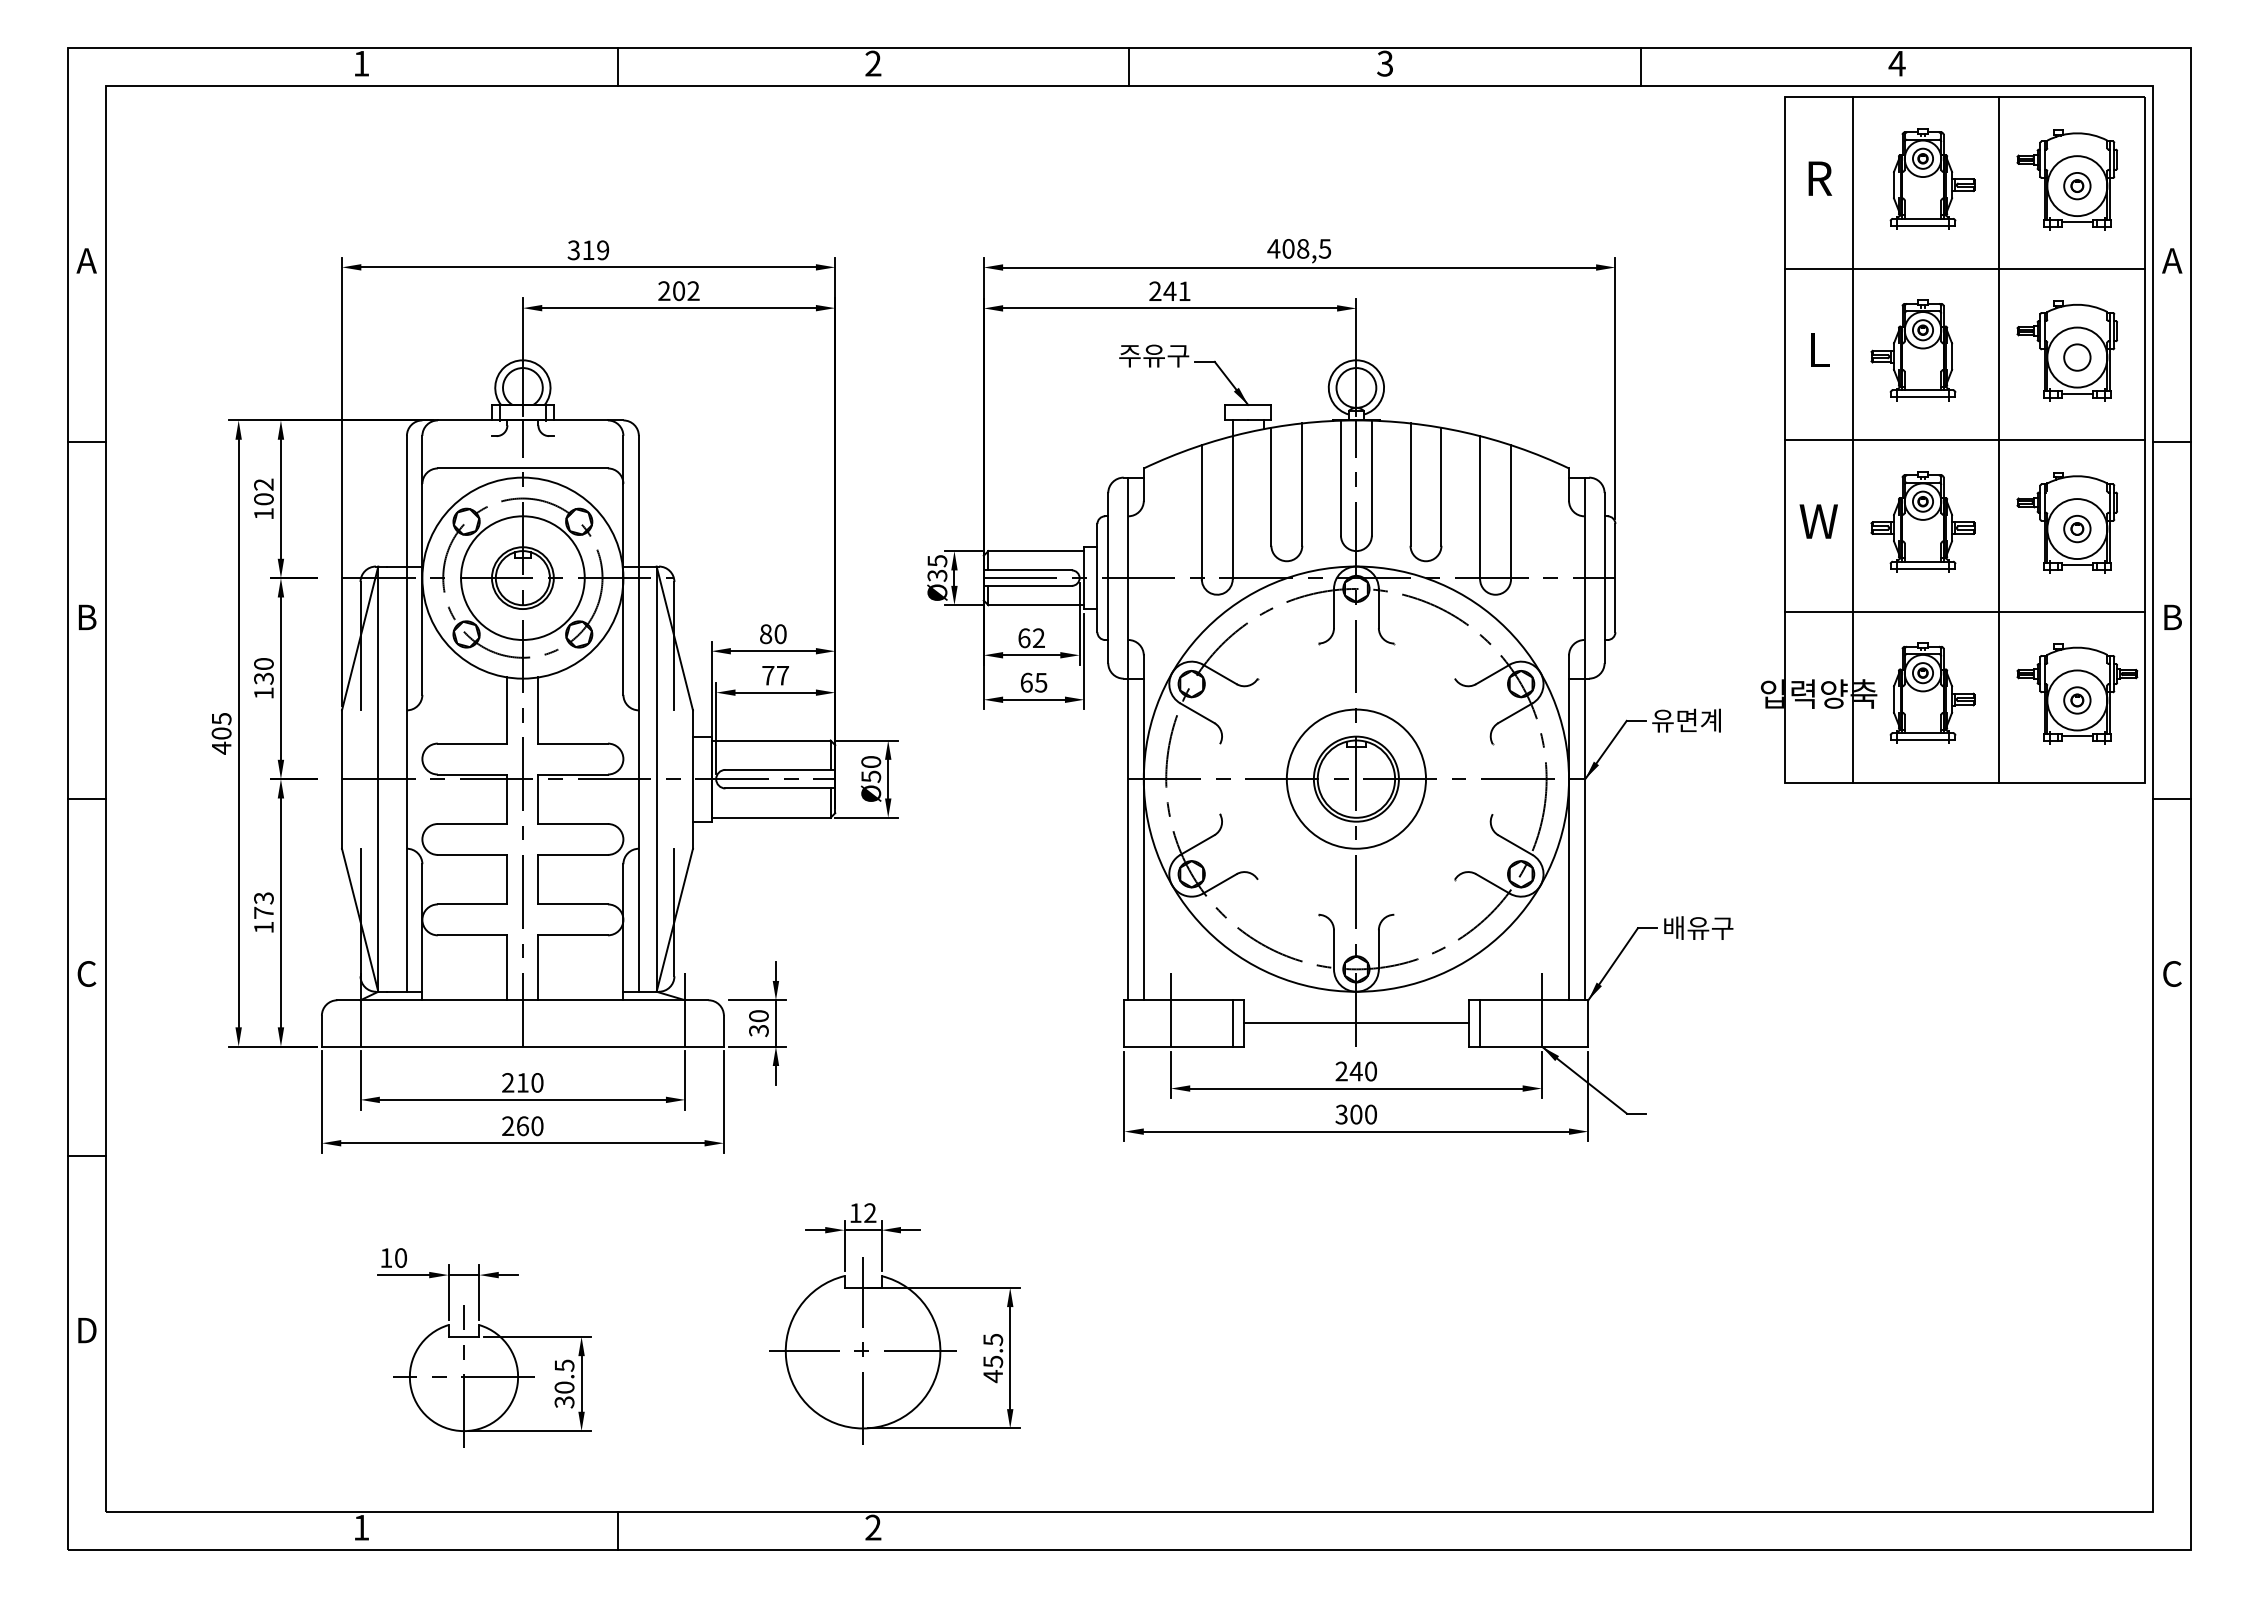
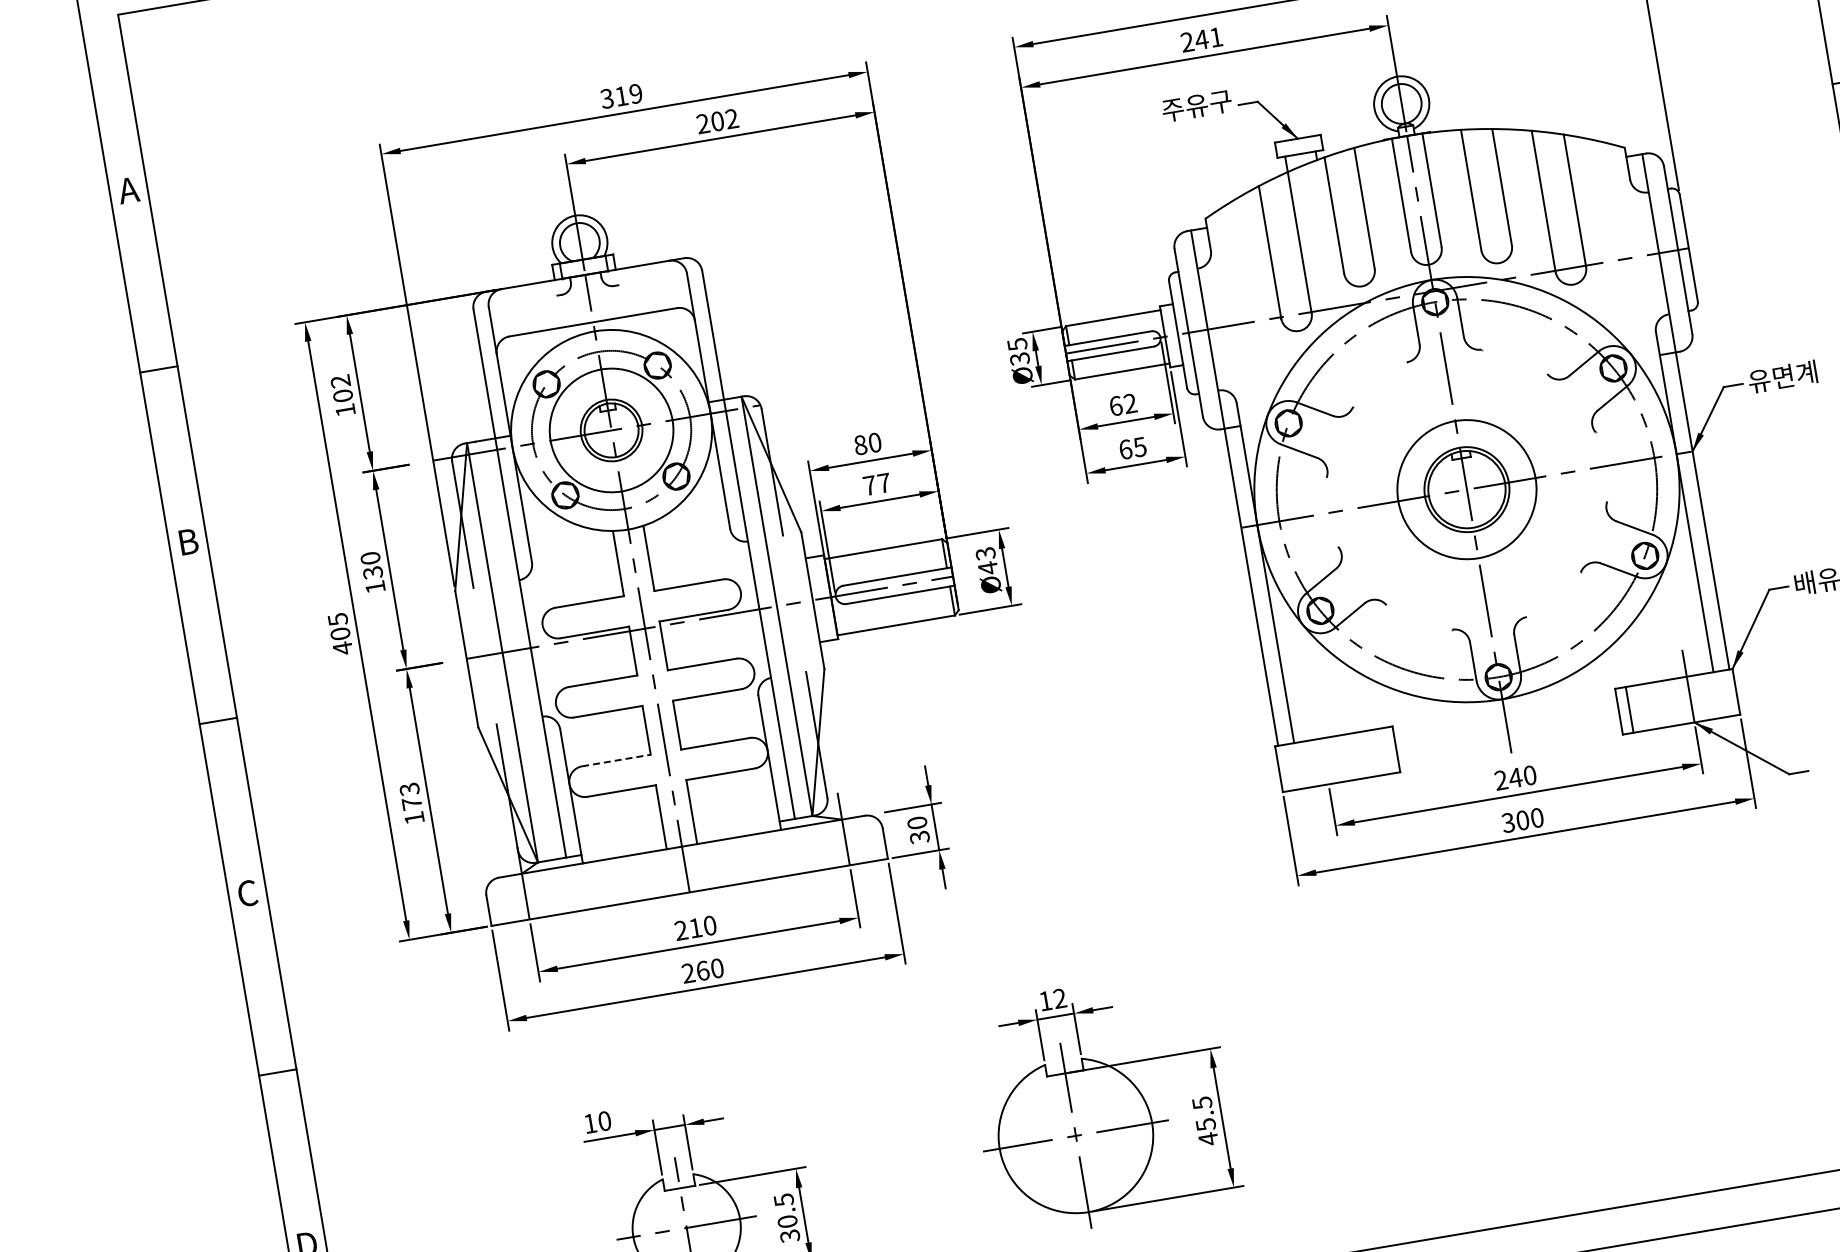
text: (871, 769) -> (987, 560), Ø50 -> Ø43
line: (472, 904) -> (616, 760), solid -> dashed
line: (1170, 1007) -> (1321, 745), removed
line: (1232, 1023) -> (1385, 751), removed
line: (1356, 1023) -> (1507, 730), removed

